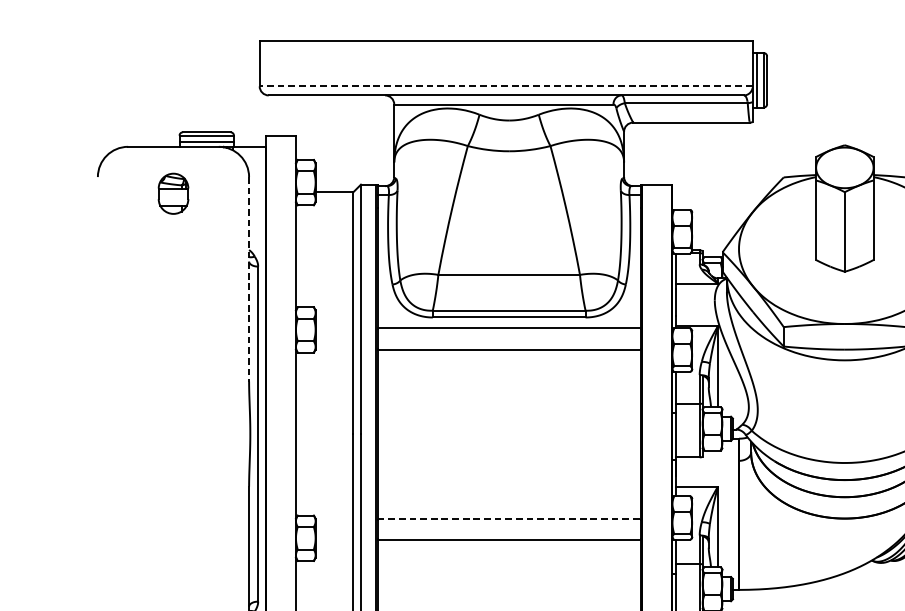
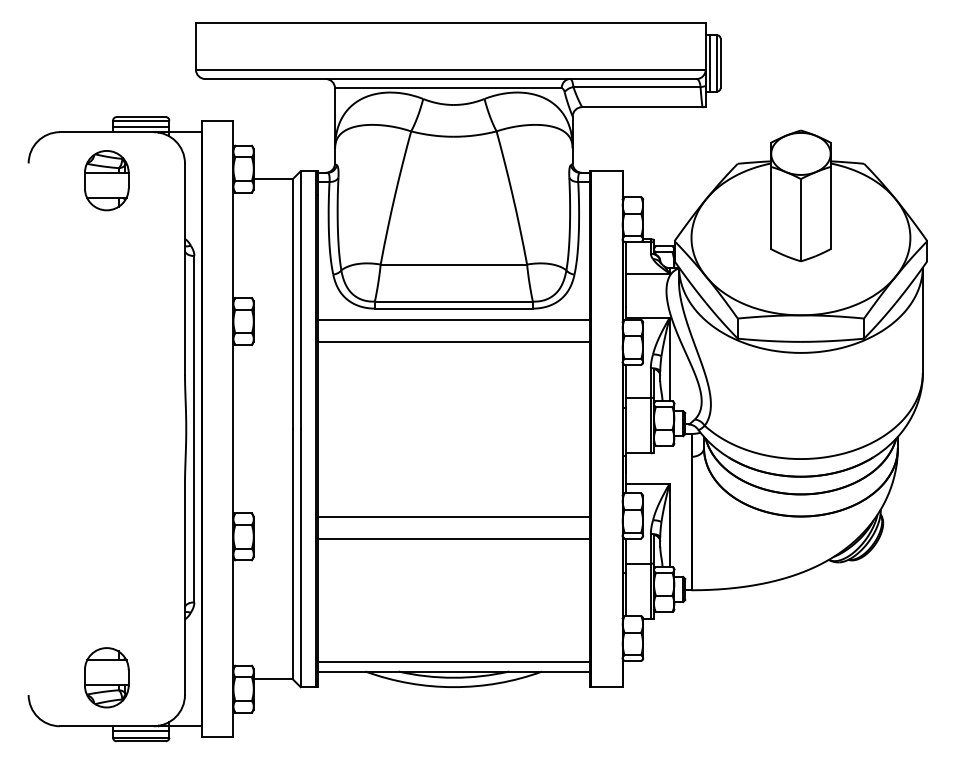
line: (505, 86) -> (450, 69), dashed -> solid
part: (173, 193) -> (106, 180), size x1.43
line: (248, 279) -> (184, 269), dashed -> solid
line: (509, 518) -> (454, 516), dashed -> solid

